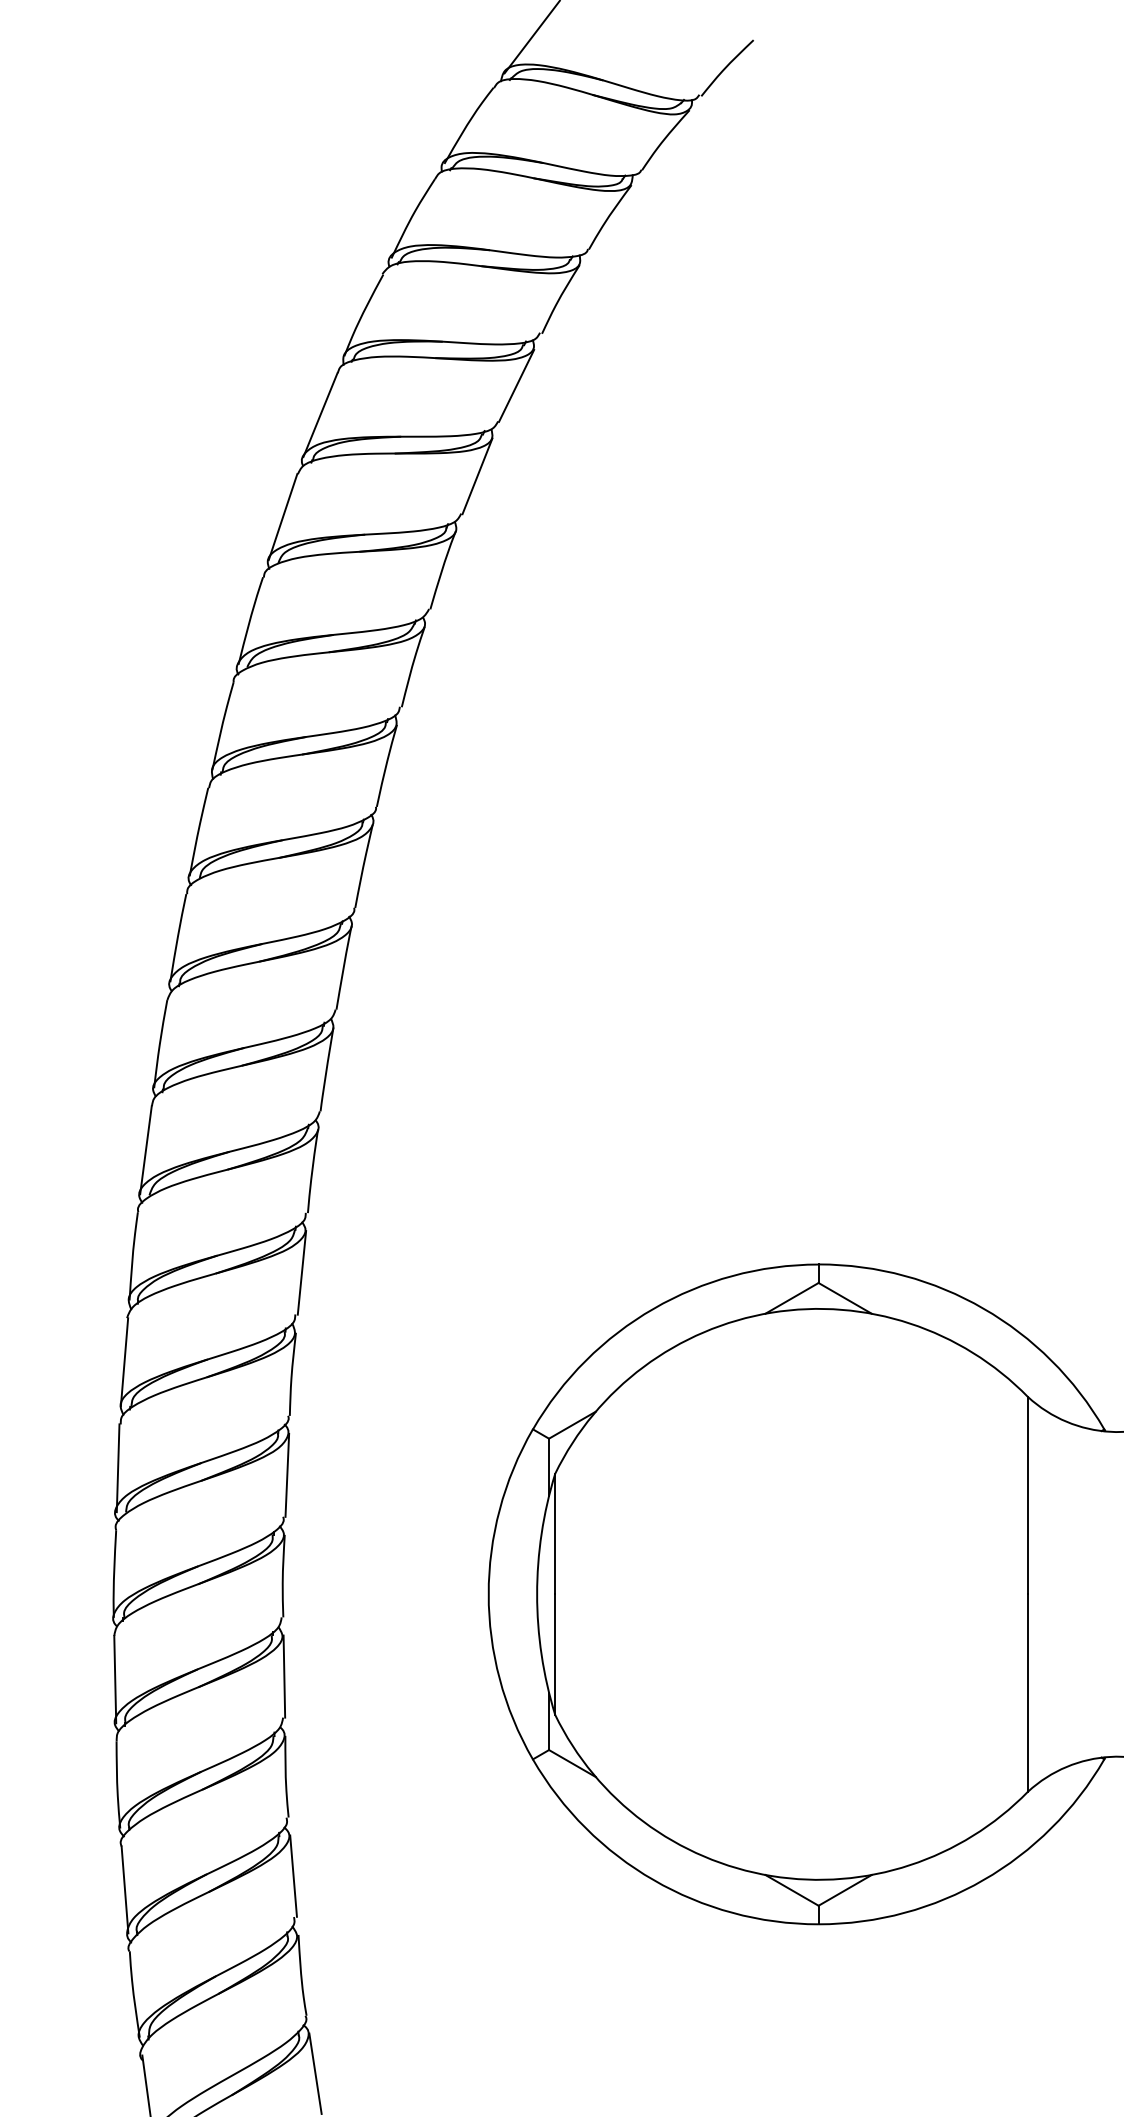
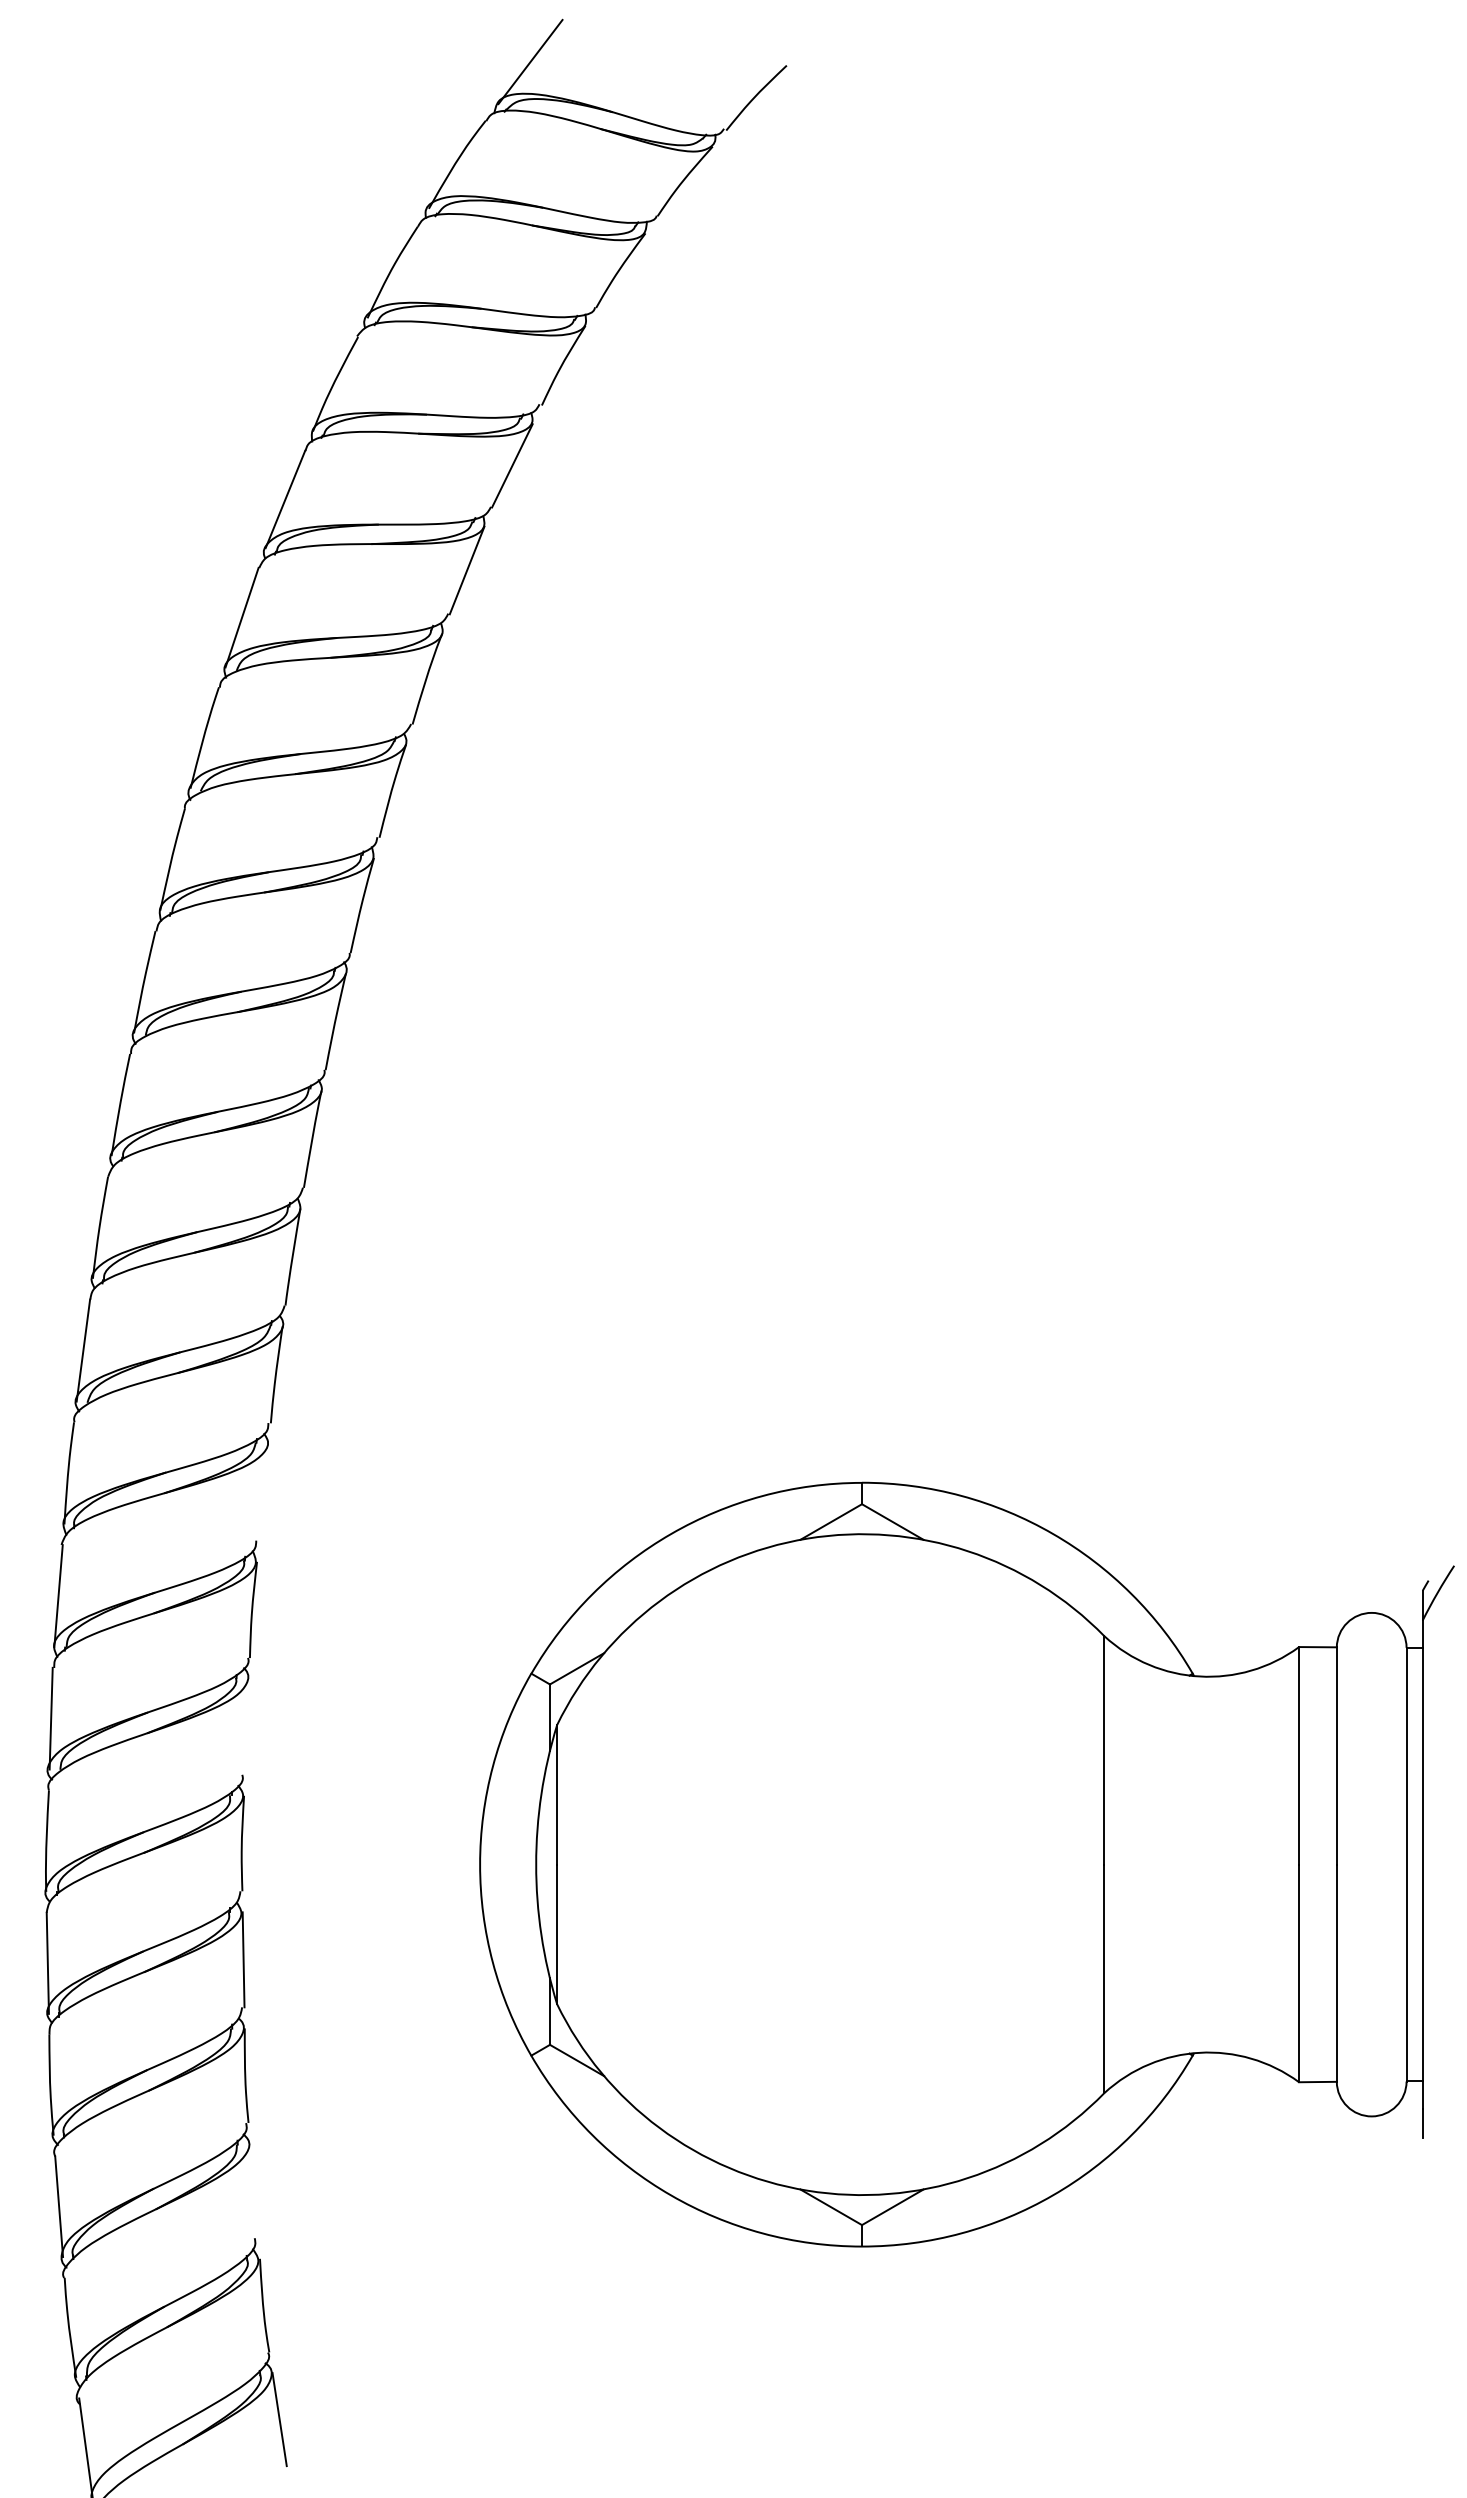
line: (301, 1272) -> (263, 1492), removed
line: (286, 1475) -> (246, 1726), removed
line: (293, 1875) -> (254, 2190), removed

